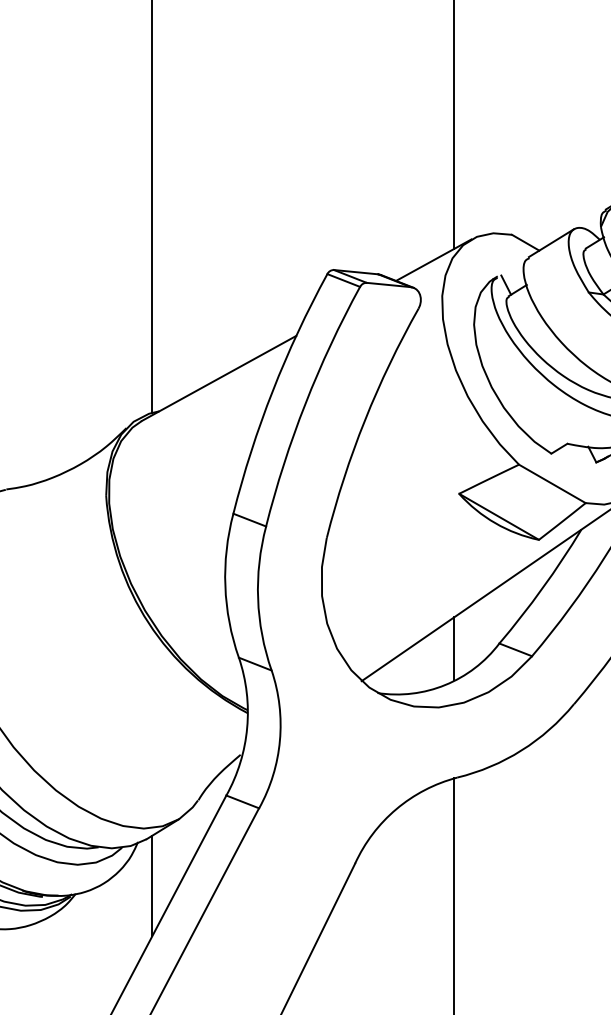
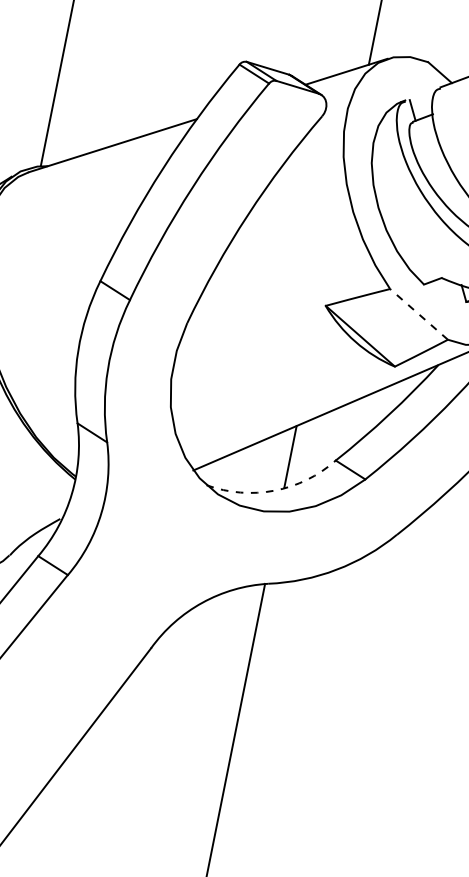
line: (551, 483) -> (418, 313), solid -> dashed
arc: (445, 685) -> (274, 491), solid -> dashed

